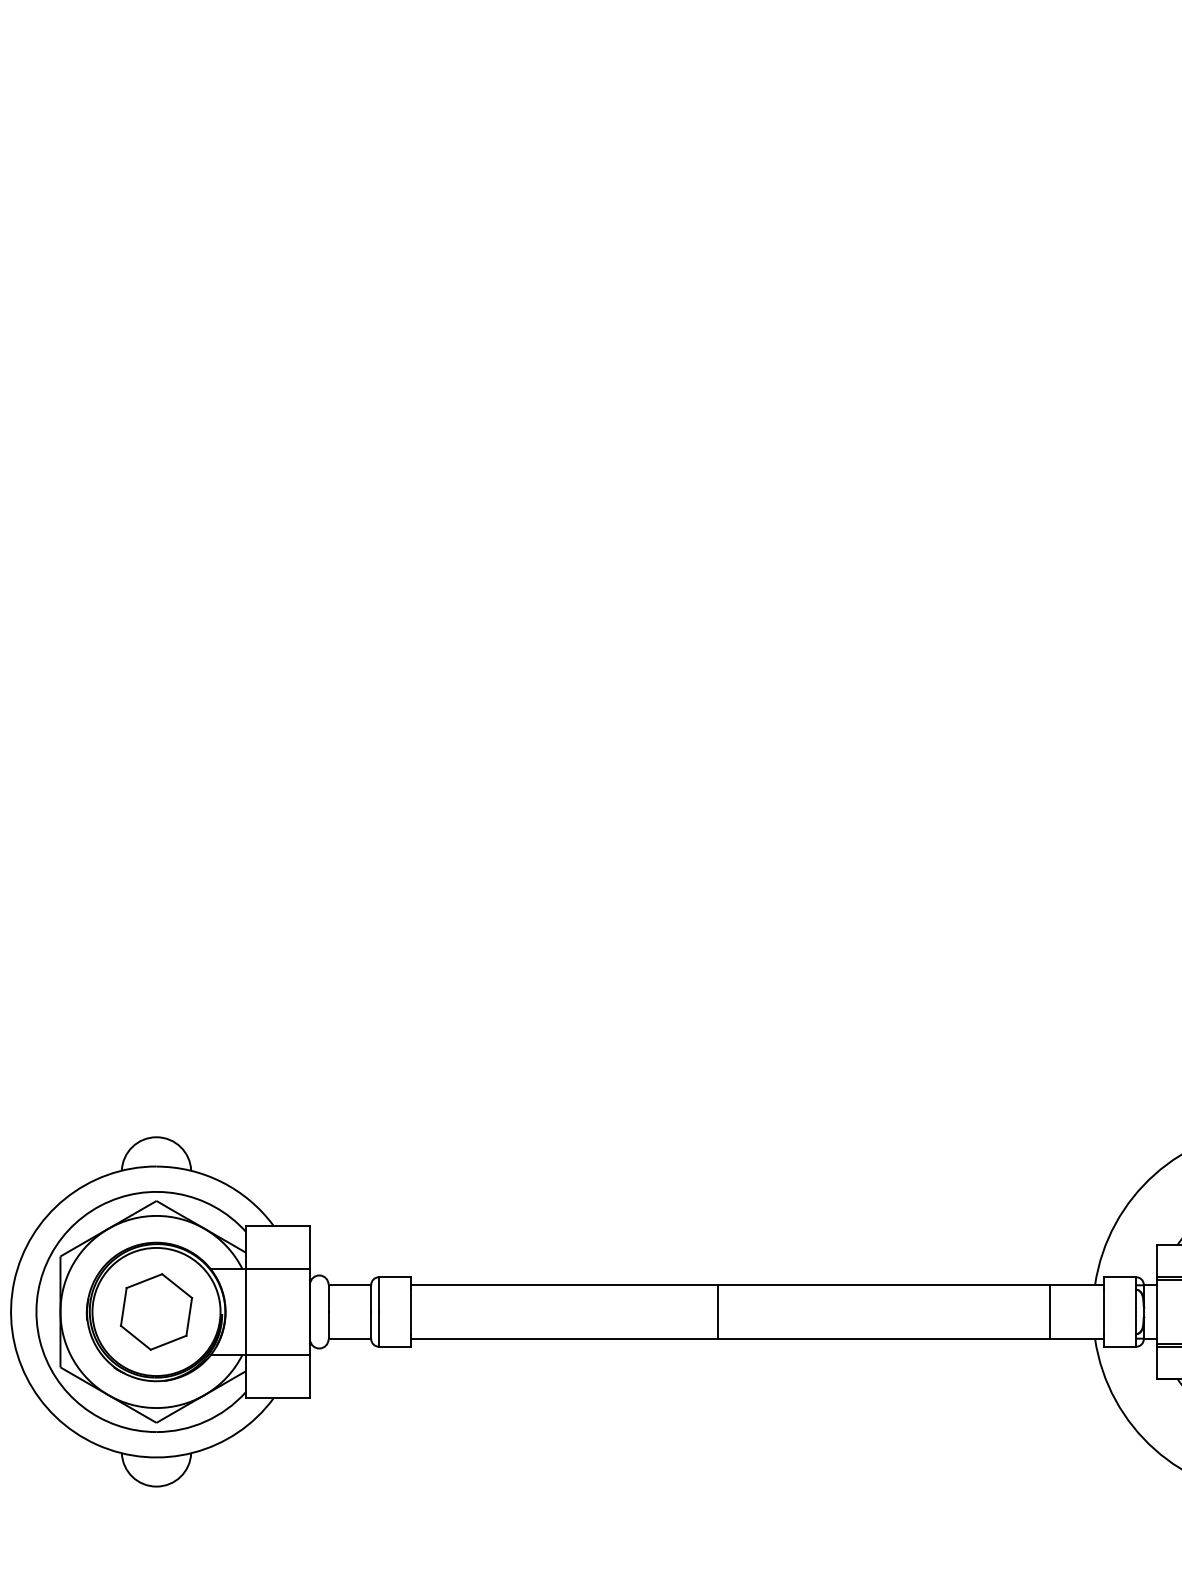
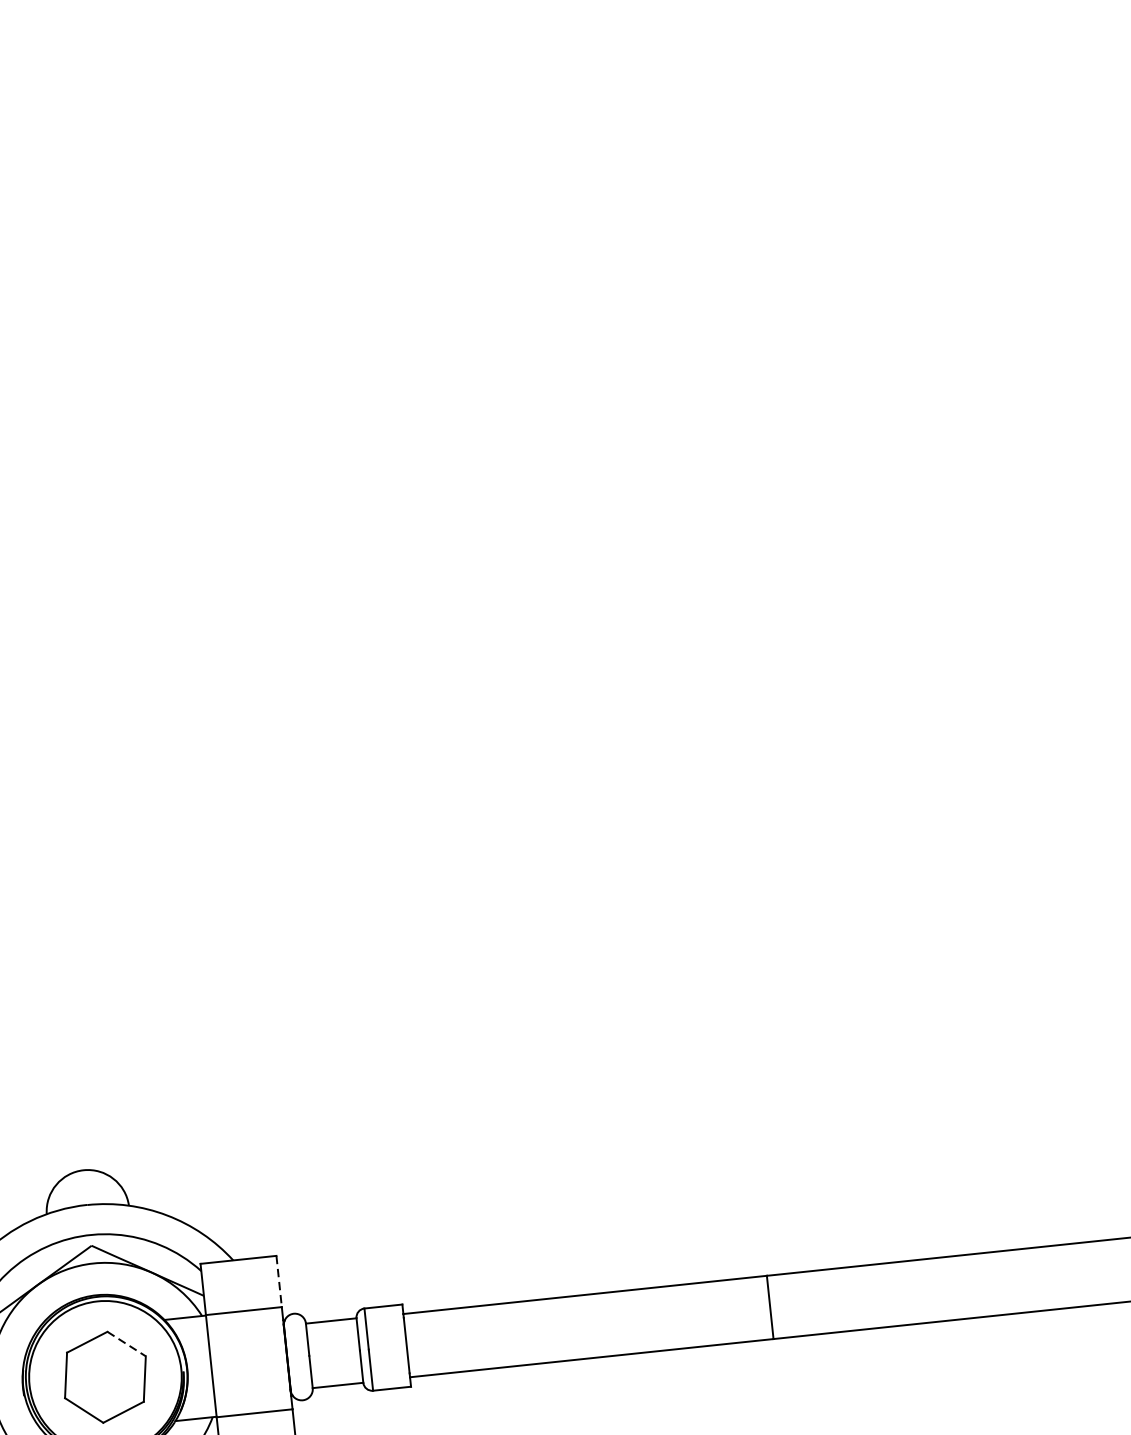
line: (309, 1247) -> (278, 1281), solid -> dashed
line: (177, 1286) -> (127, 1344), solid -> dashed

